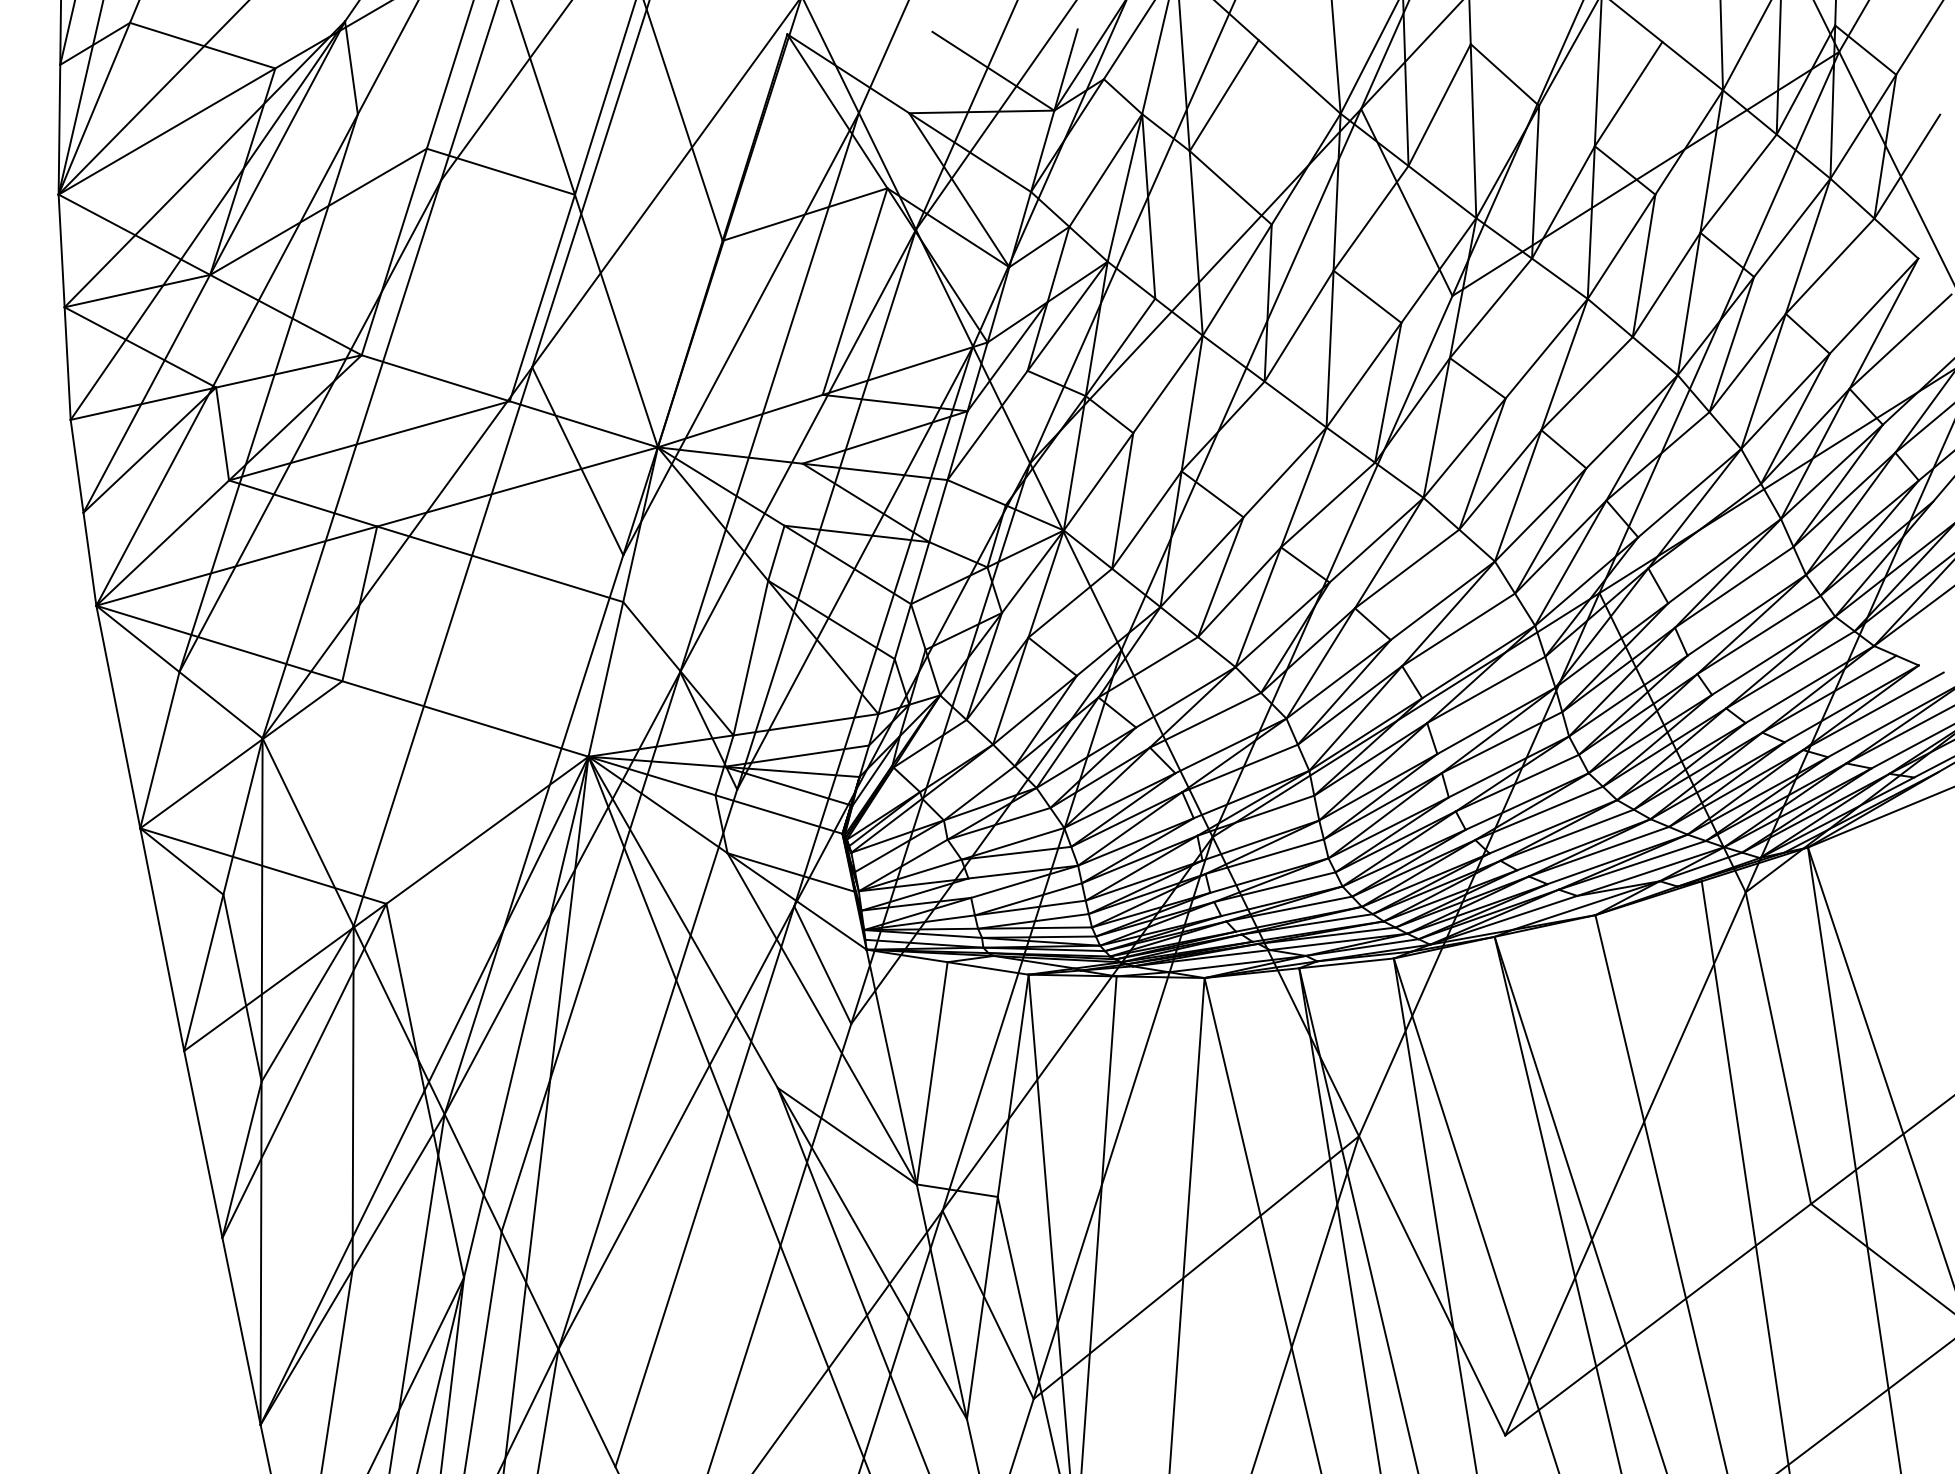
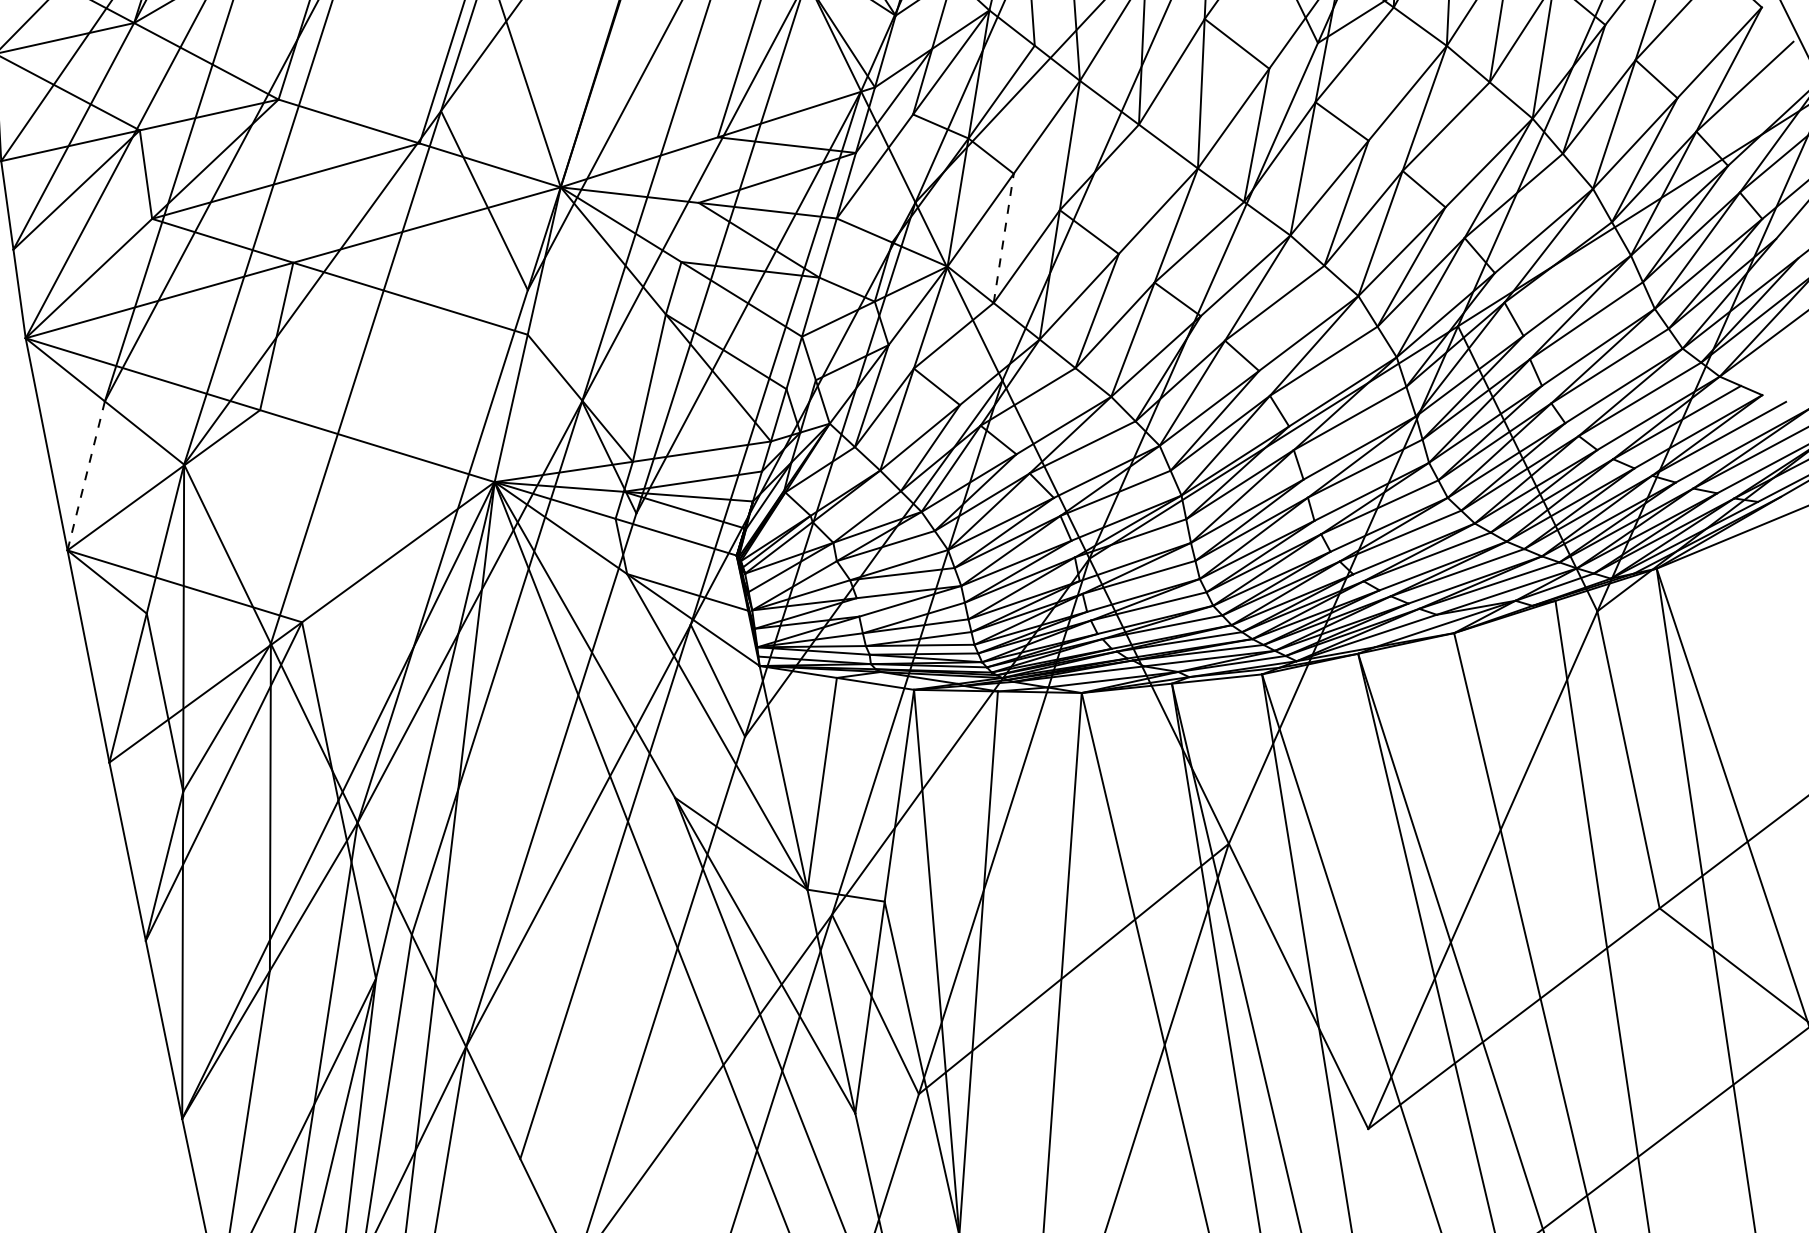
line: (1122, 500) -> (1003, 237), solid -> dashed
line: (159, 750) -> (85, 476), solid -> dashed

